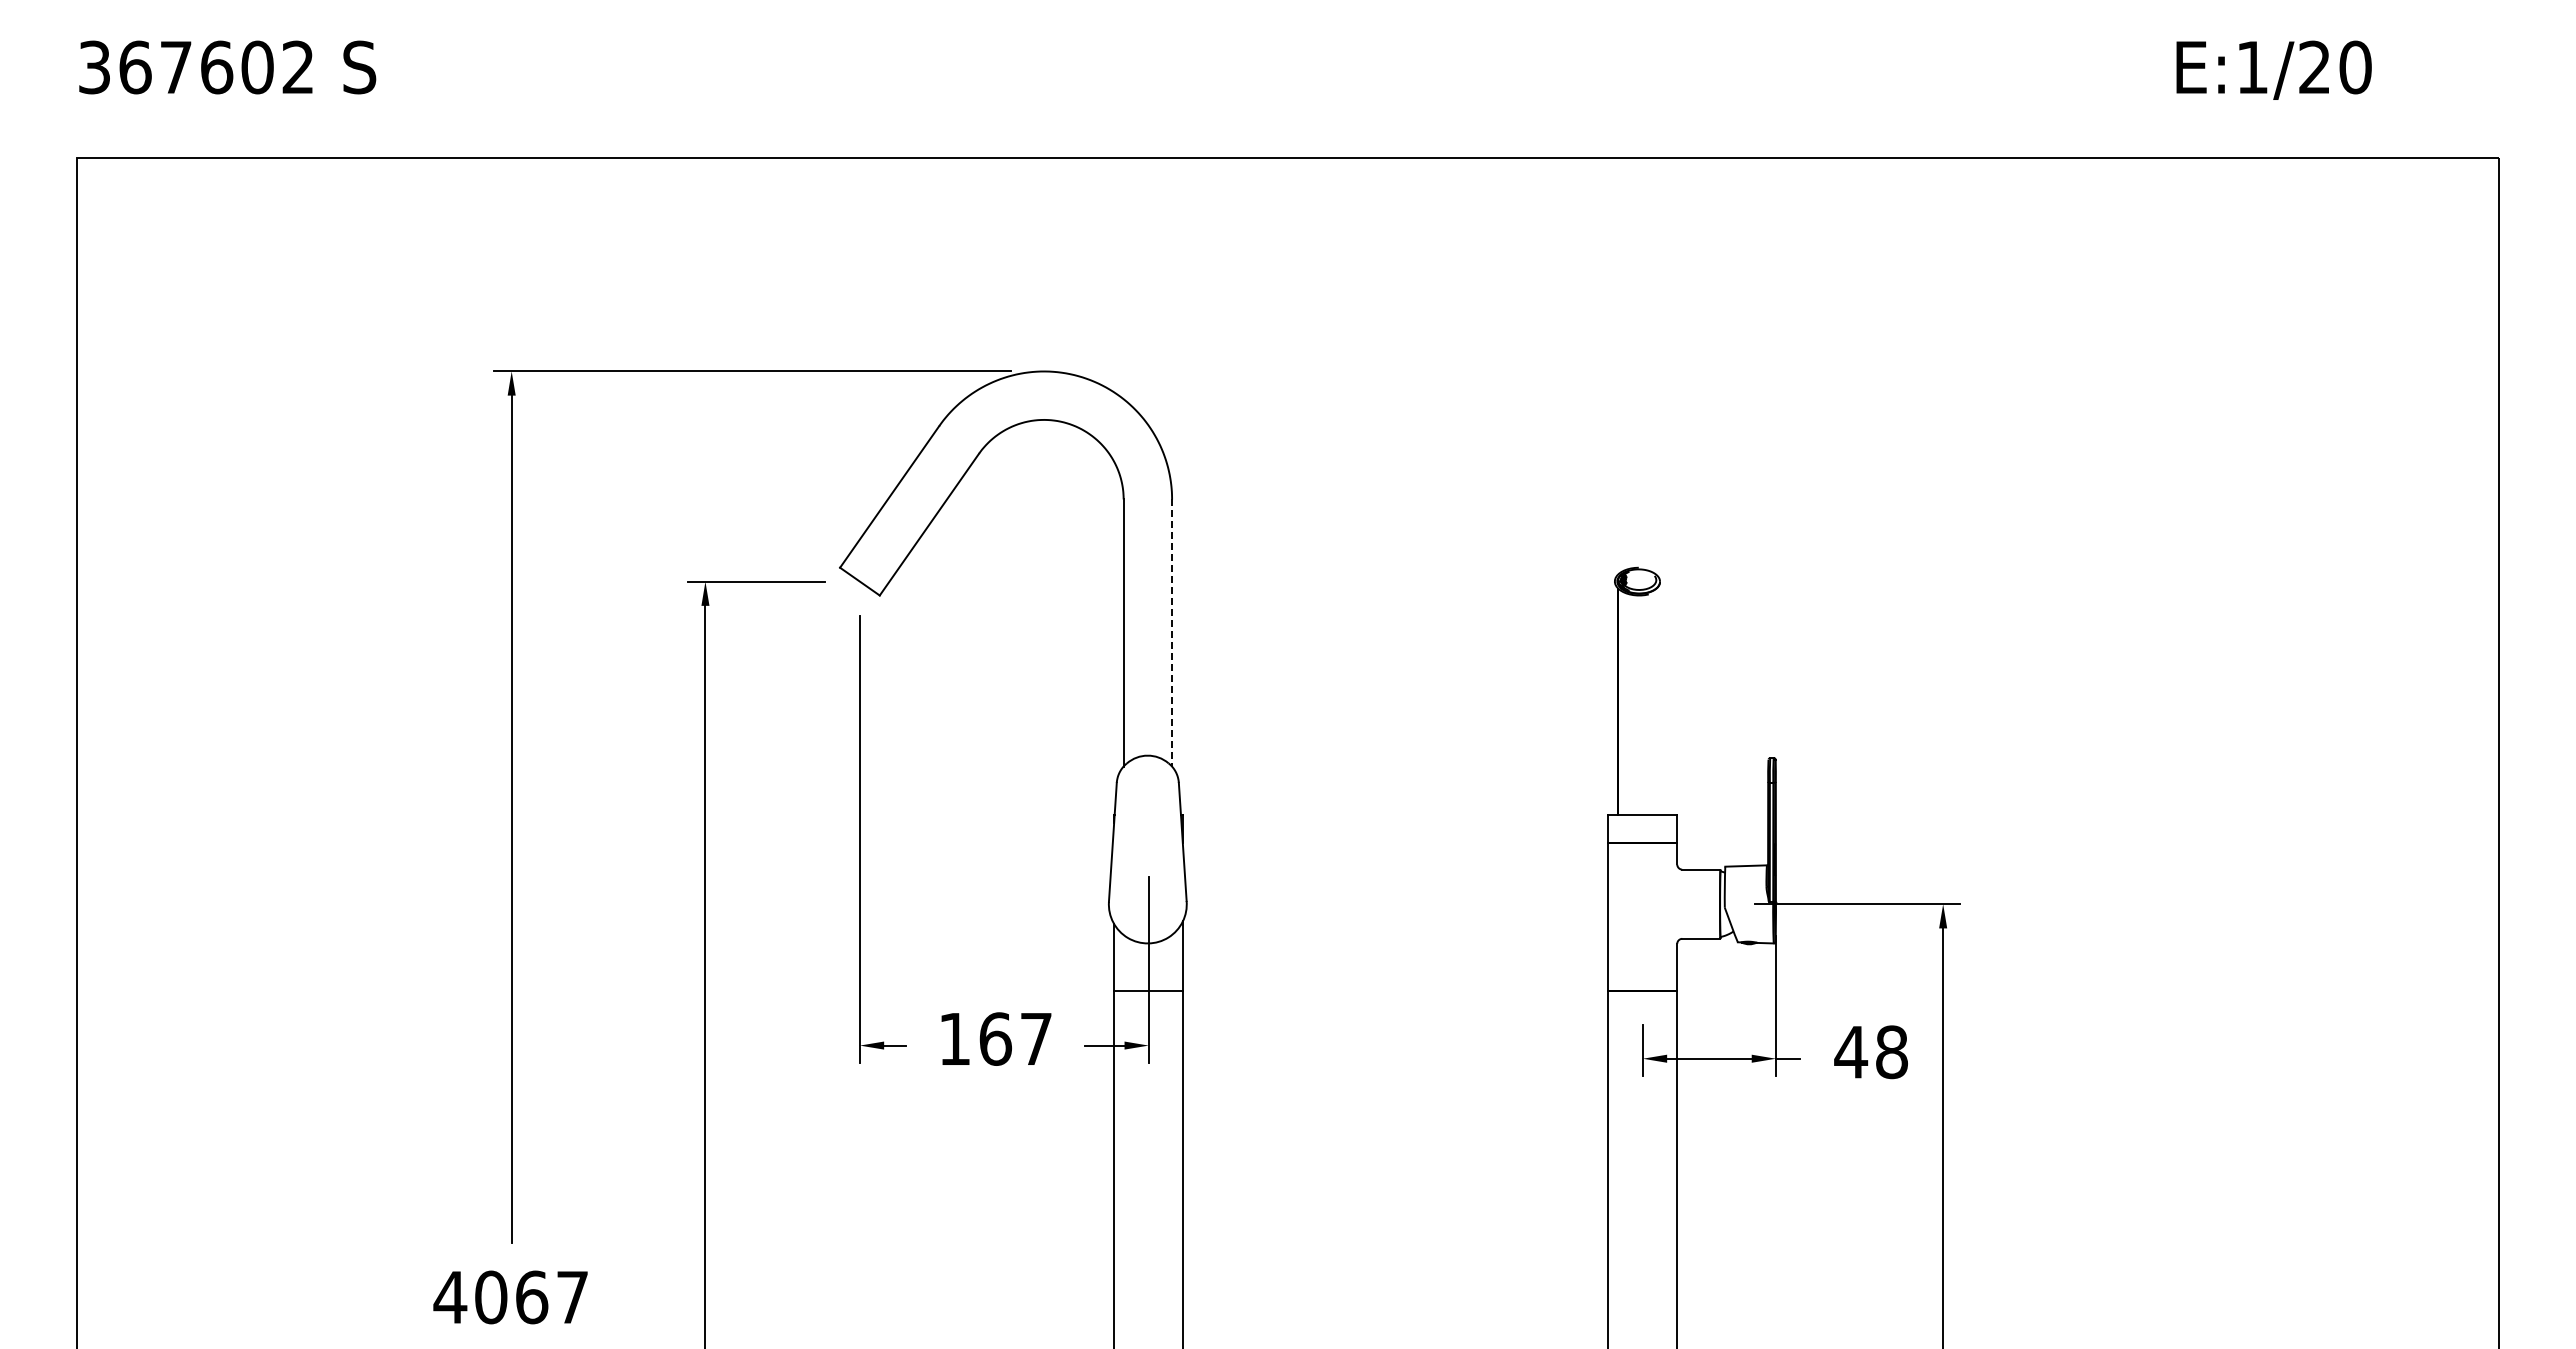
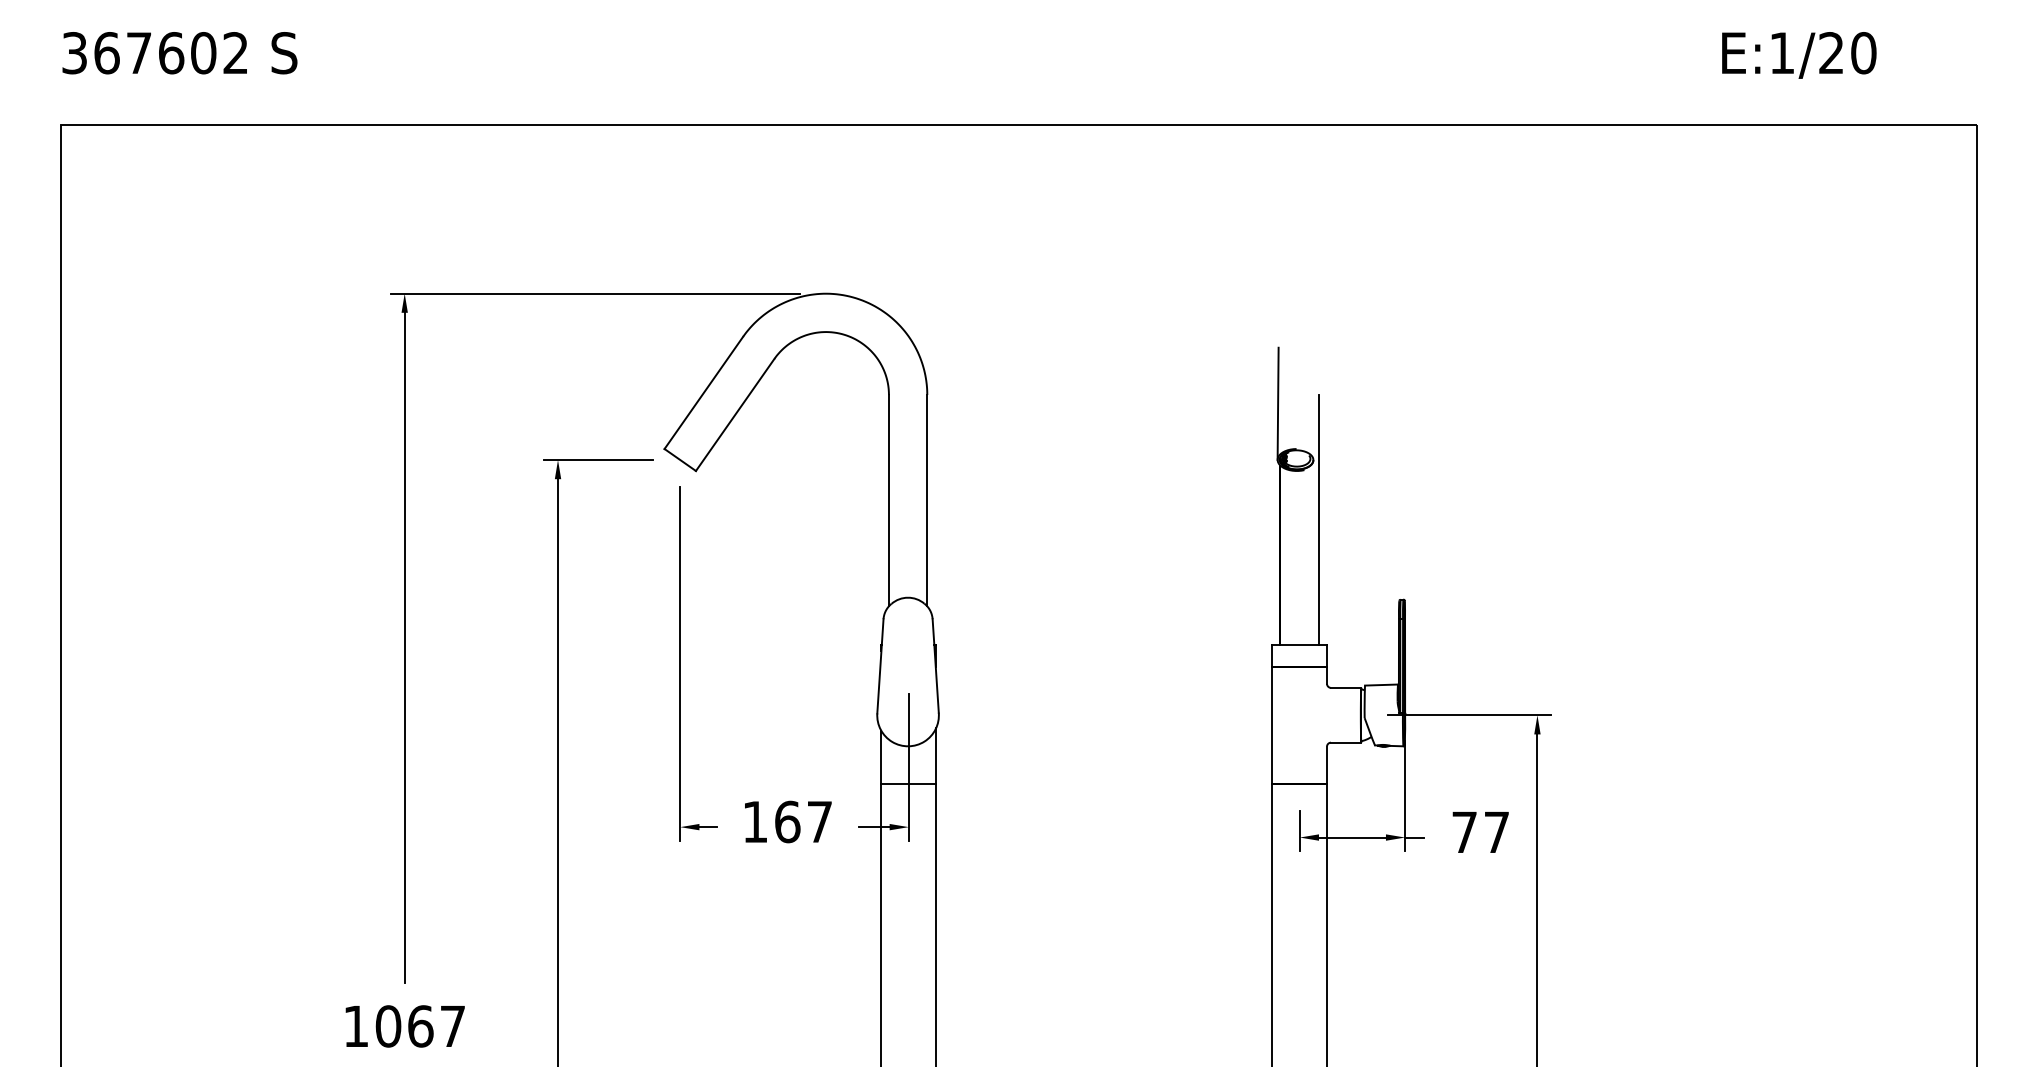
line: (1615, 510) -> (1278, 403), added
line: (1172, 633) -> (927, 501), dashed -> solid
line: (1666, 657) -> (1318, 520), added
text: (1870, 1052) -> (1479, 832), 48 -> 77
text: (450, 1297) -> (356, 1026), 4067 -> 1067

